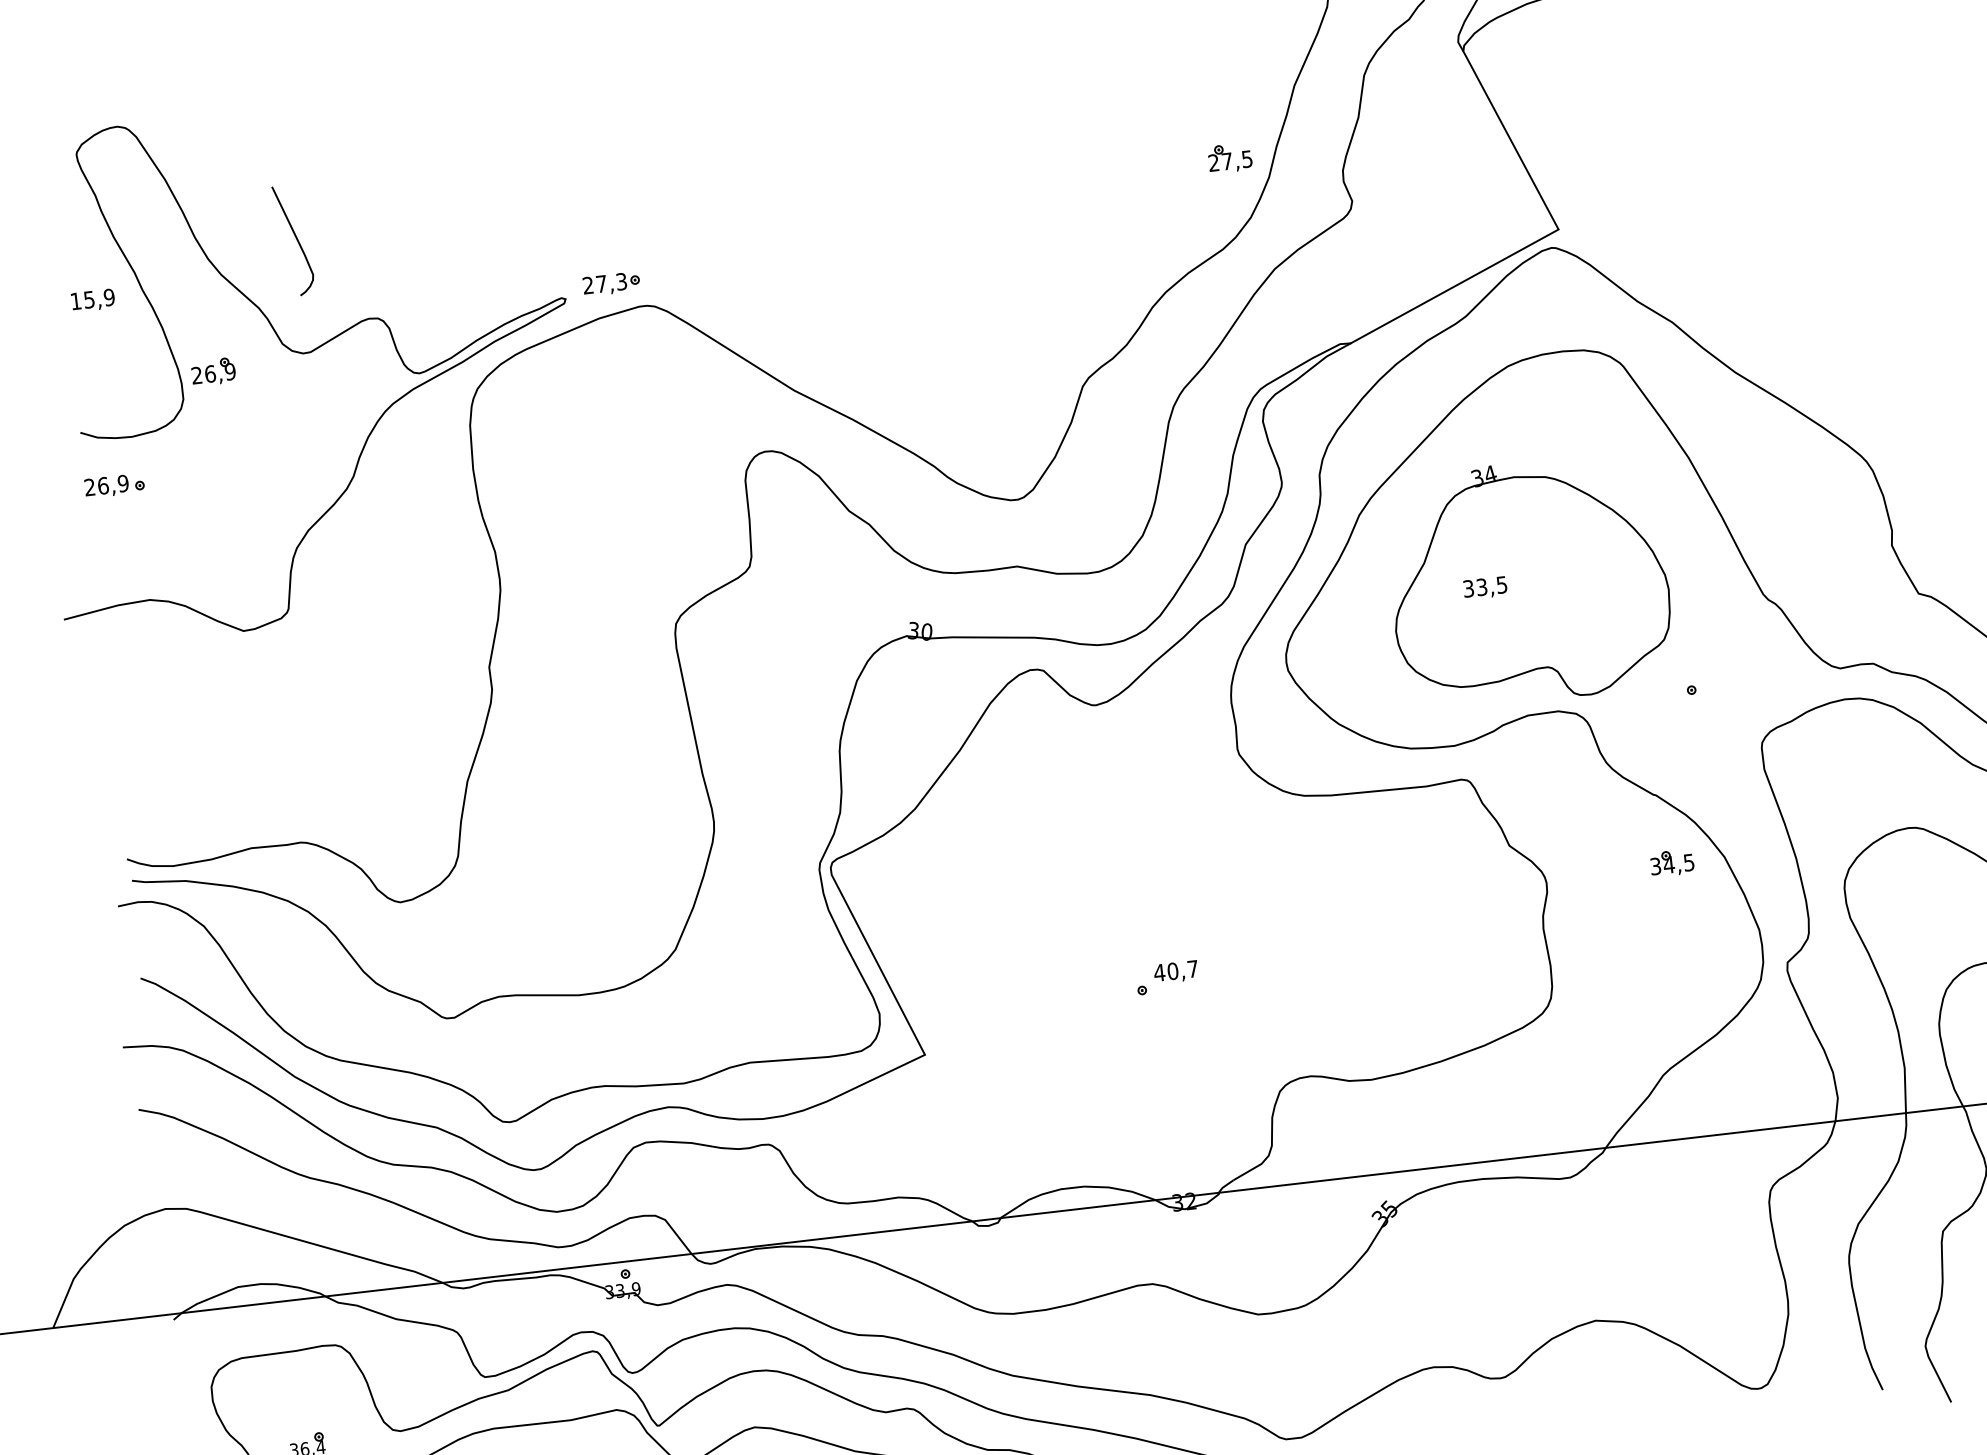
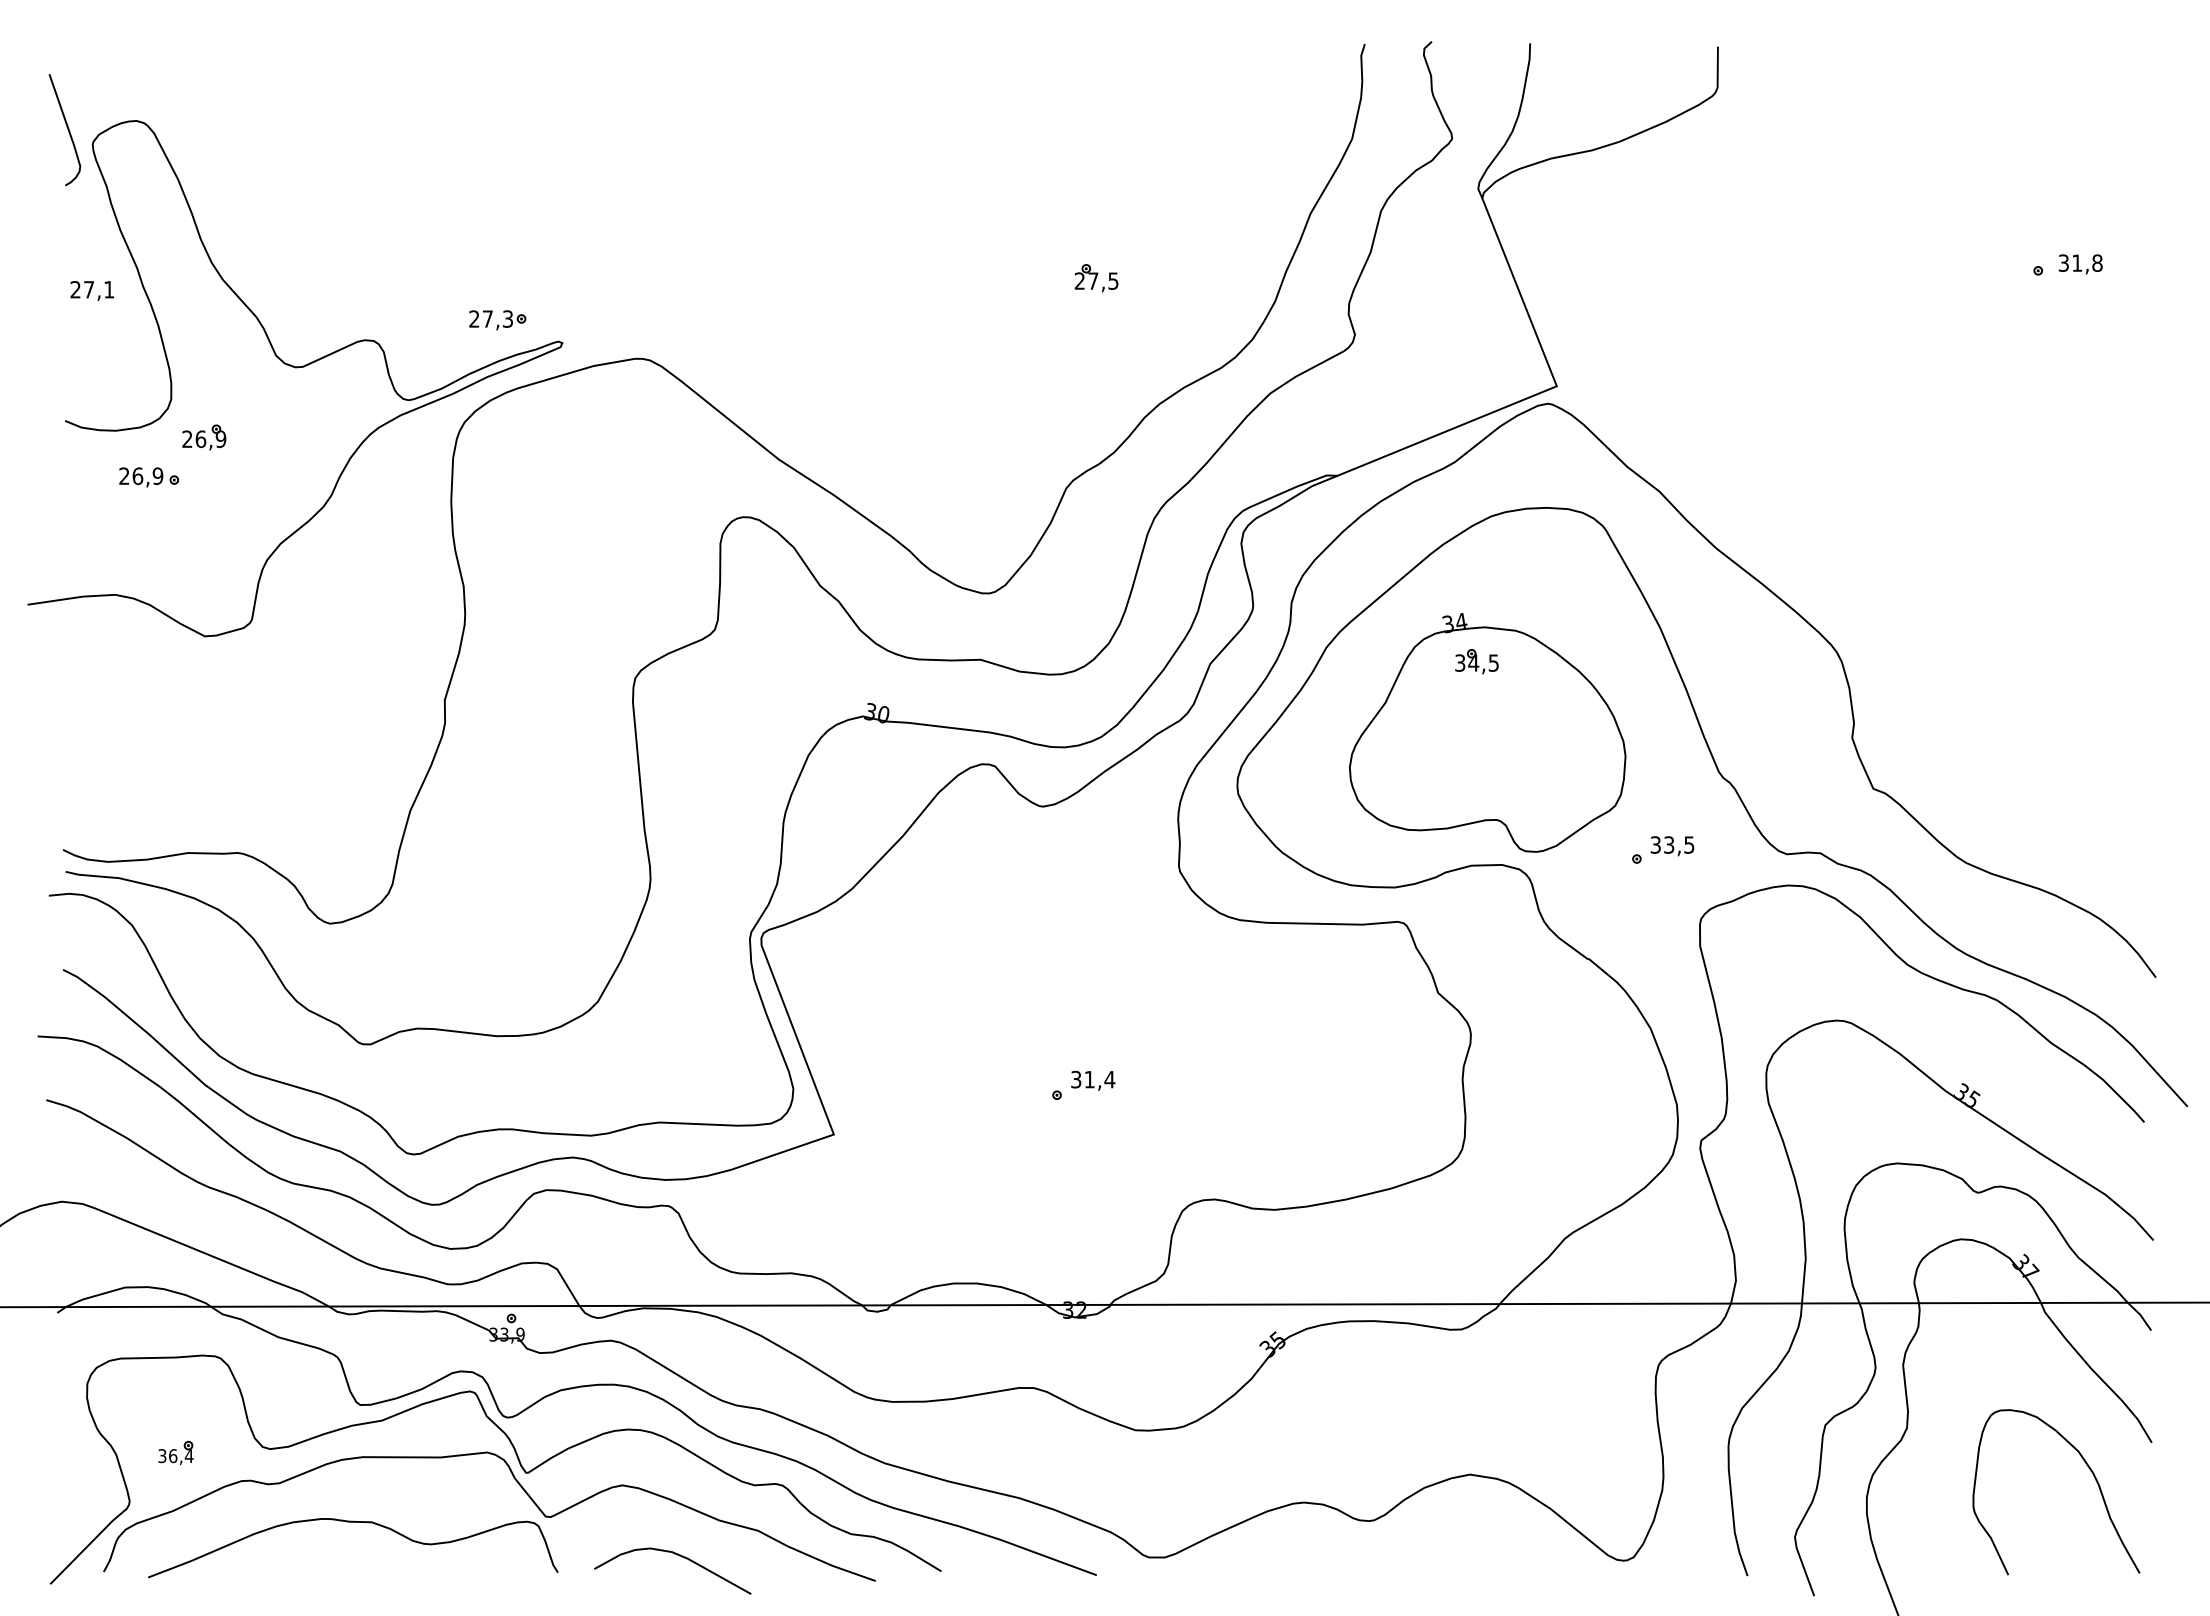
part: (1230, 158) -> (1096, 278), moved
curve: (295, 237) -> (66, 127), moved
part: (611, 284) -> (497, 320), moved
text: (92, 299) -> (92, 289), 15,9 -> 27,1
part: (213, 371) -> (204, 437), moved
part: (115, 485) -> (149, 477), moved
text: (1485, 588) -> (1672, 846), moved
part: (1671, 863) -> (1476, 661), moved
text: (1175, 970) -> (1092, 1079), 40,7 -> 31,4

